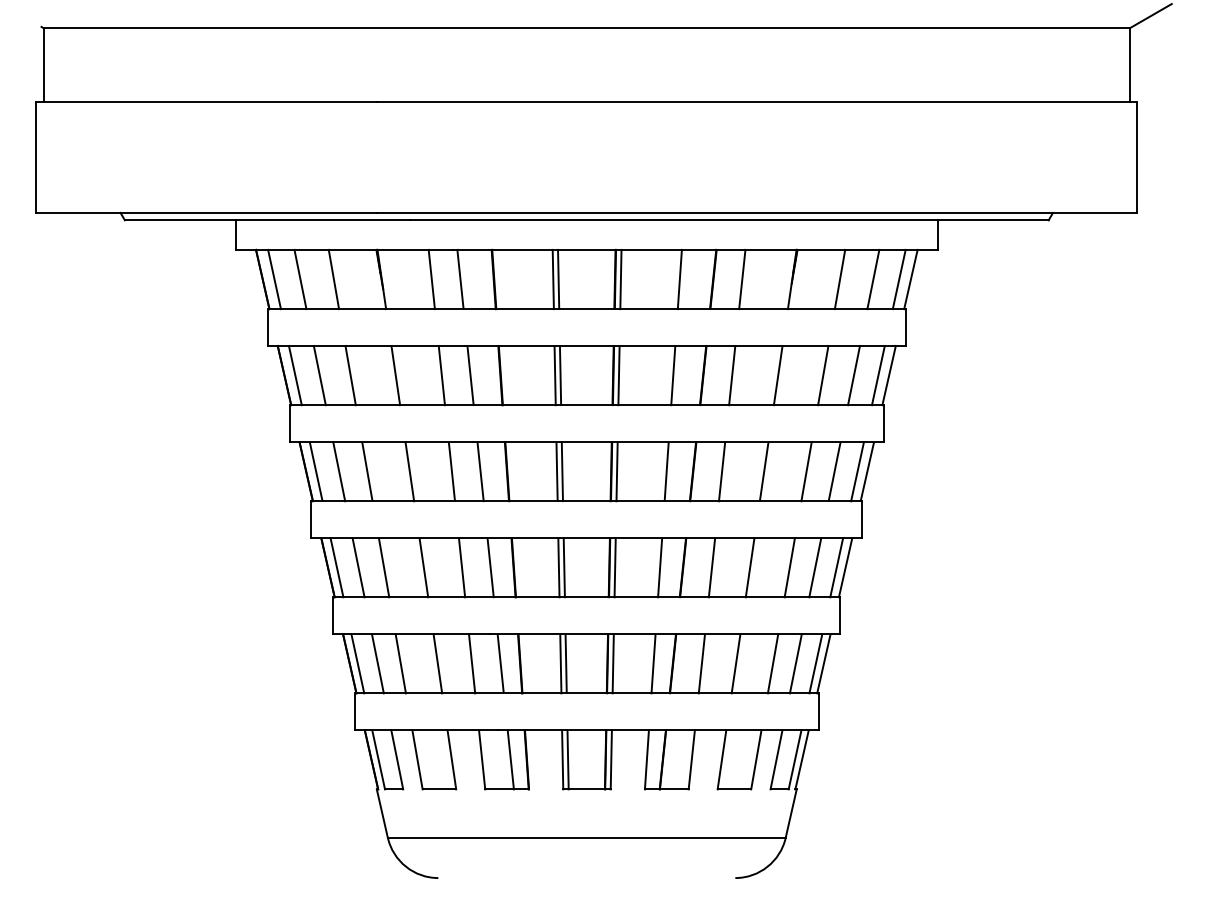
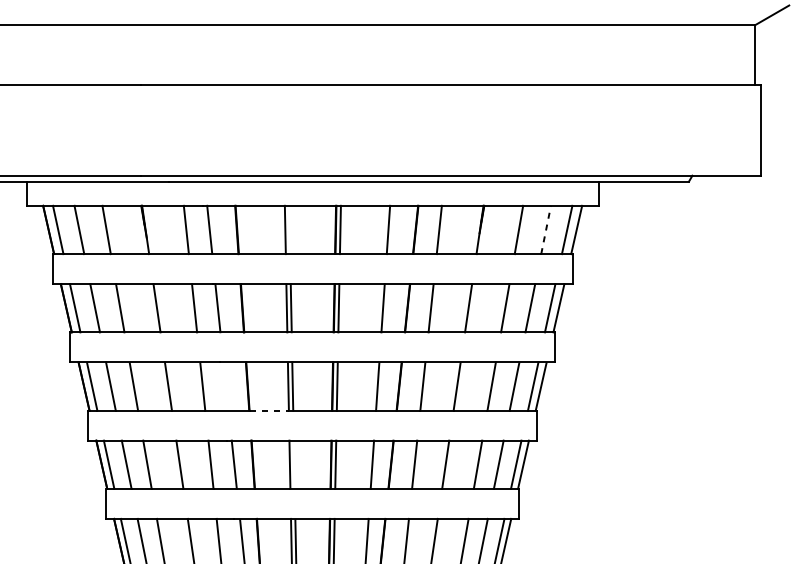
line: (558, 279) -> (289, 229), removed
line: (873, 279) -> (546, 229), solid -> dashed
line: (480, 471) -> (226, 386), removed
line: (534, 501) -> (270, 410), solid -> dashed
line: (563, 567) -> (293, 464), removed

